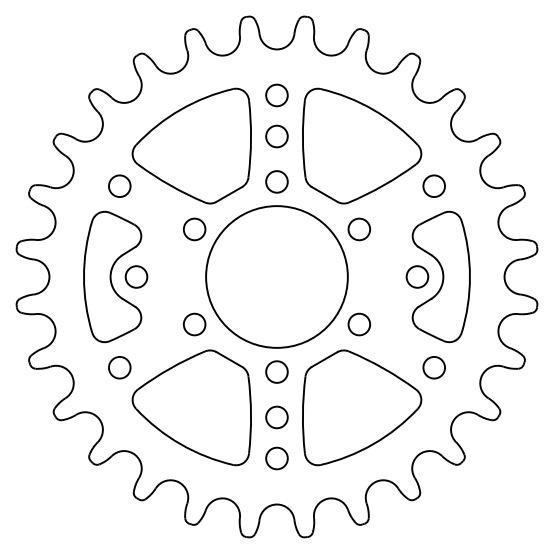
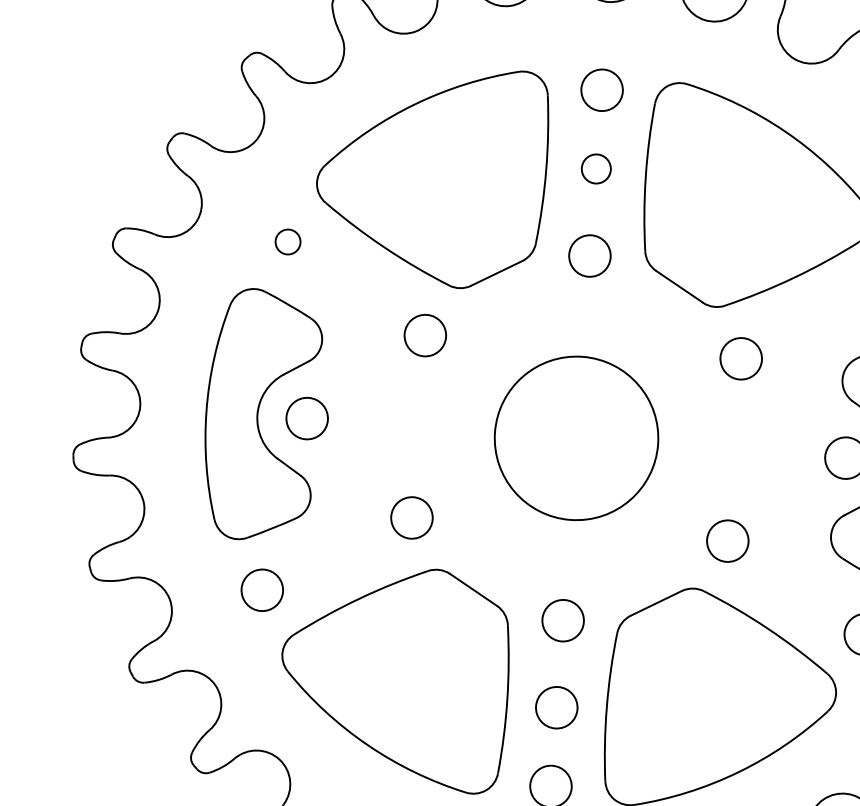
circle: (276, 136) -> (595, 168), size x0.7
circle: (119, 185) -> (287, 240), size x0.6
circle: (276, 276) -> (575, 437), size x0.6

